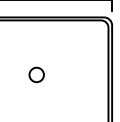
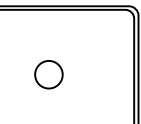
circle: (36, 74) -> (48, 74), size x1.6

